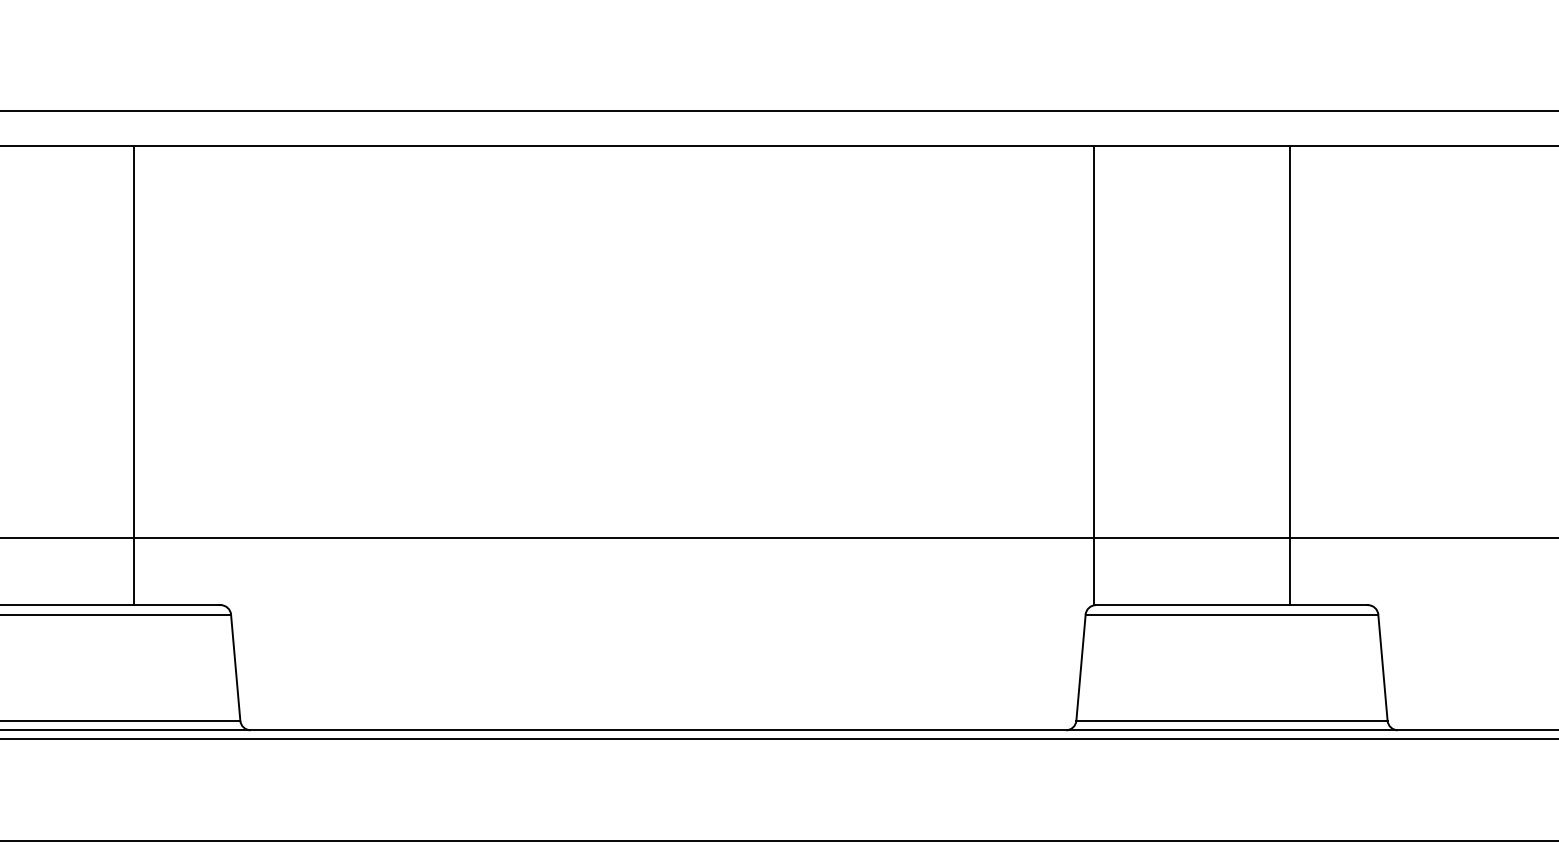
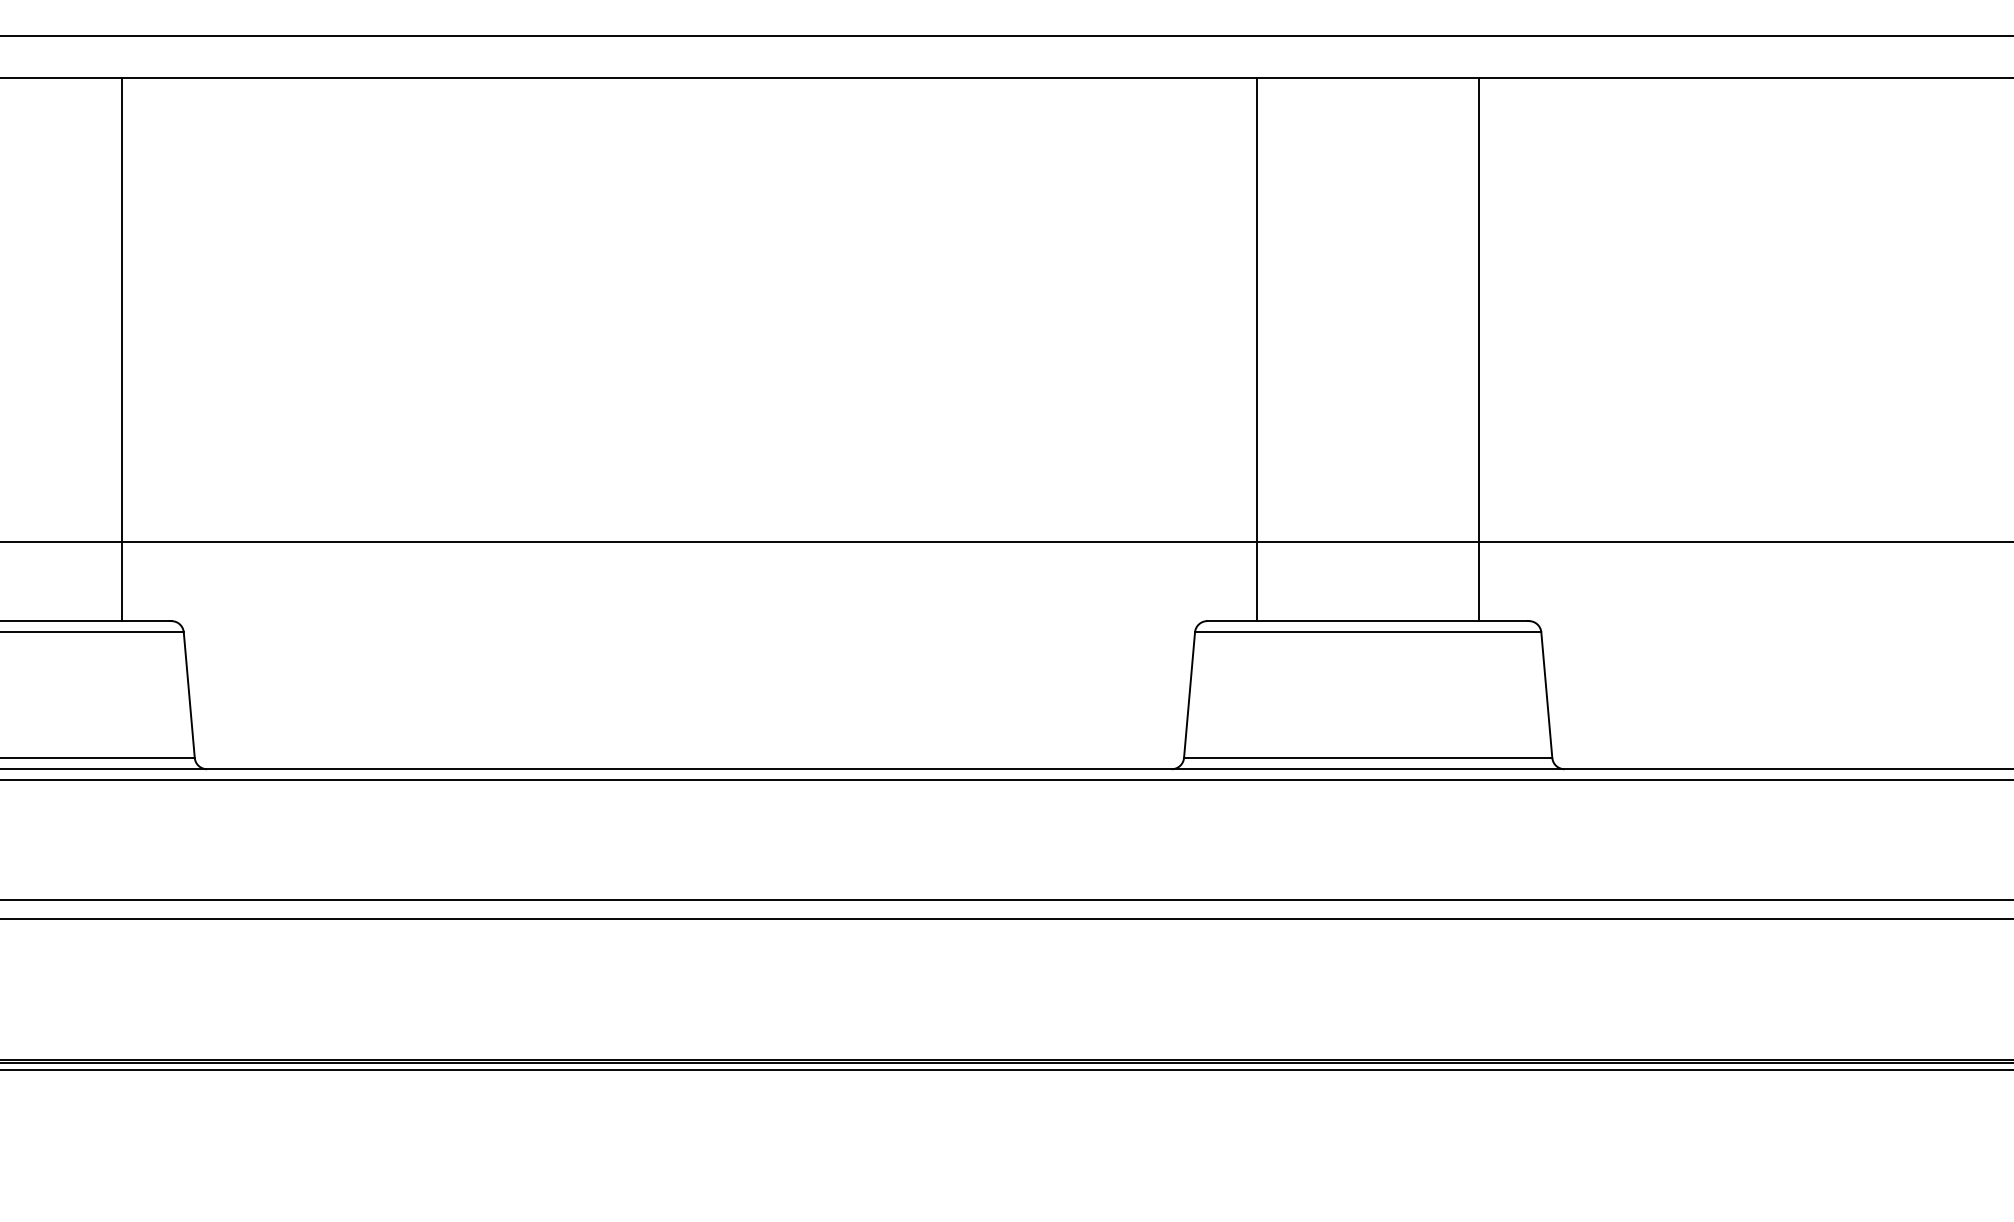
line: (133, 375) -> (121, 349), moved
line: (1094, 375) -> (1257, 349), moved
line: (1289, 375) -> (1479, 349), moved

